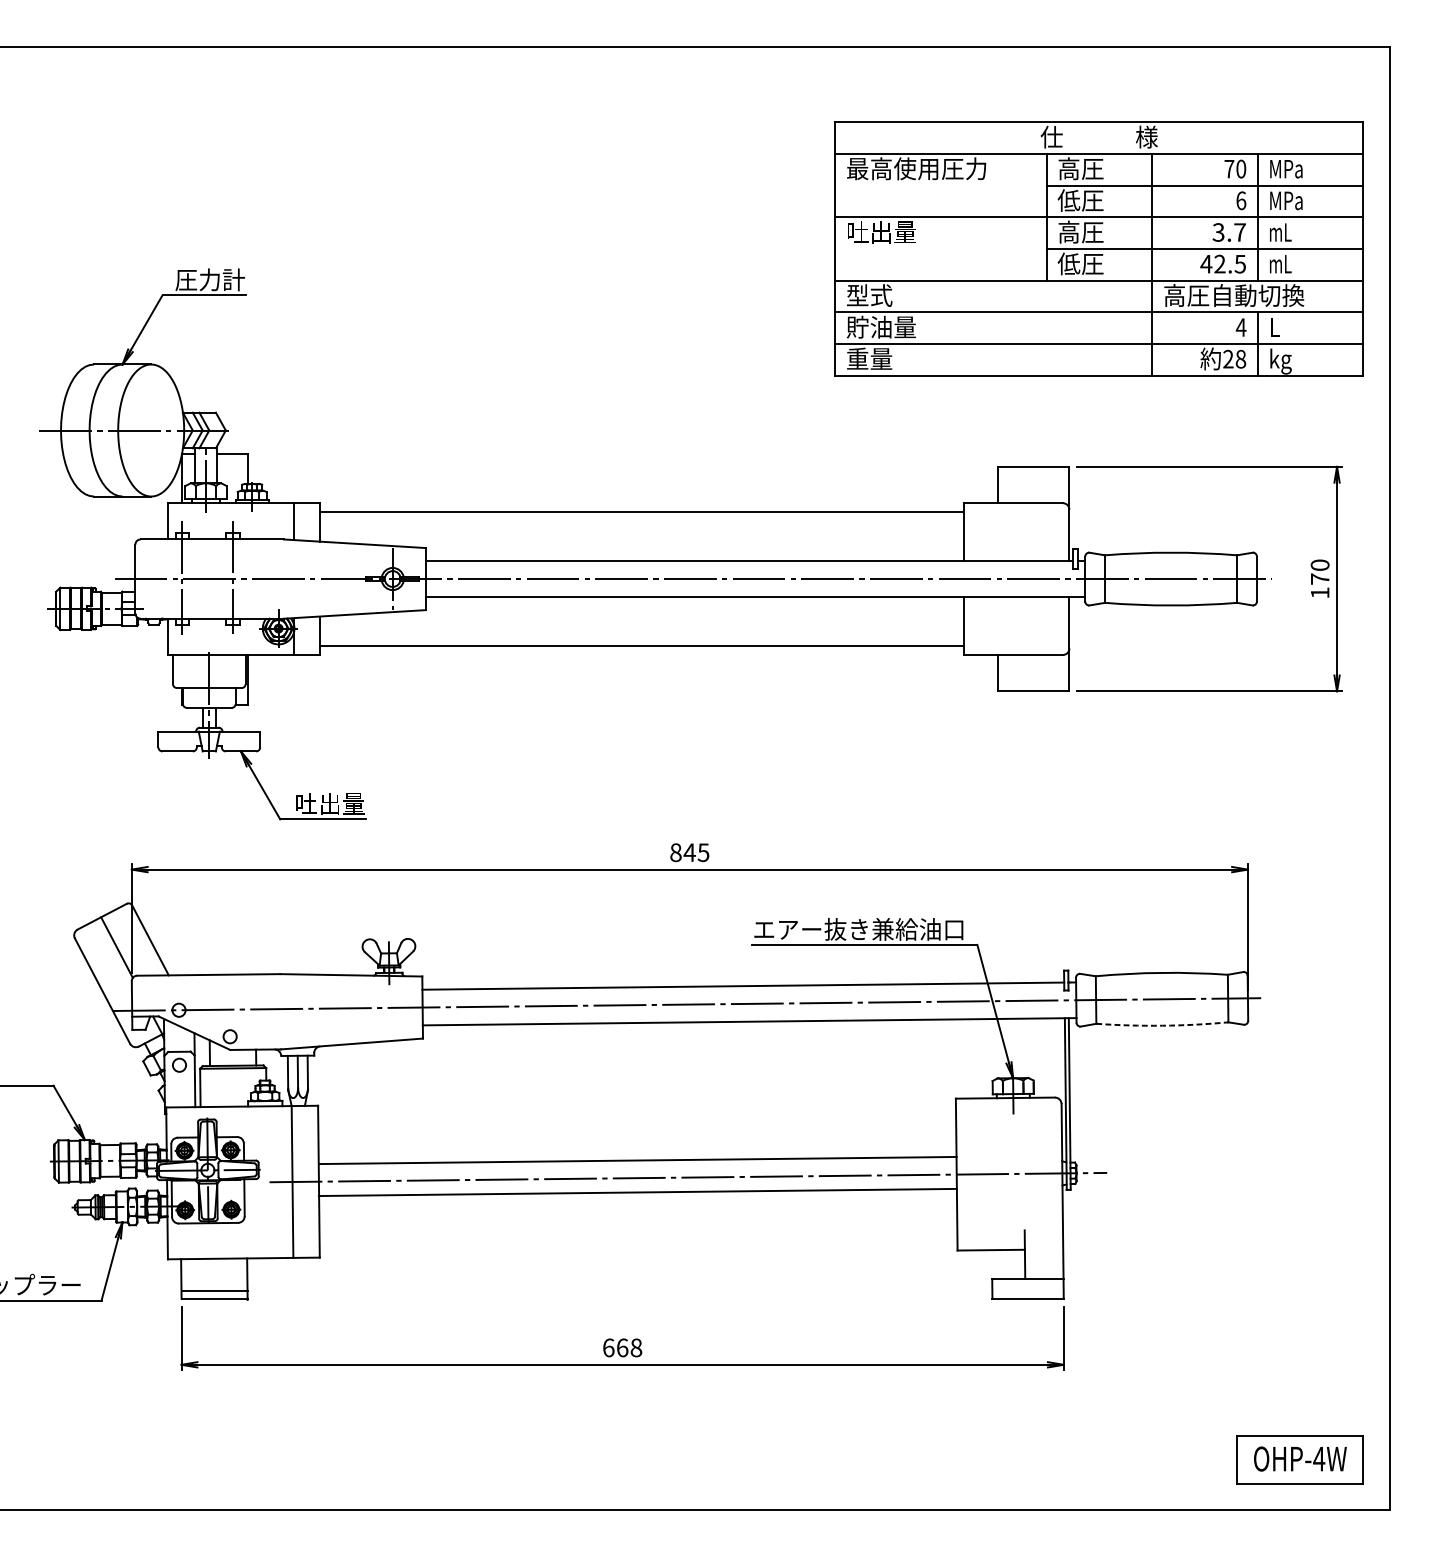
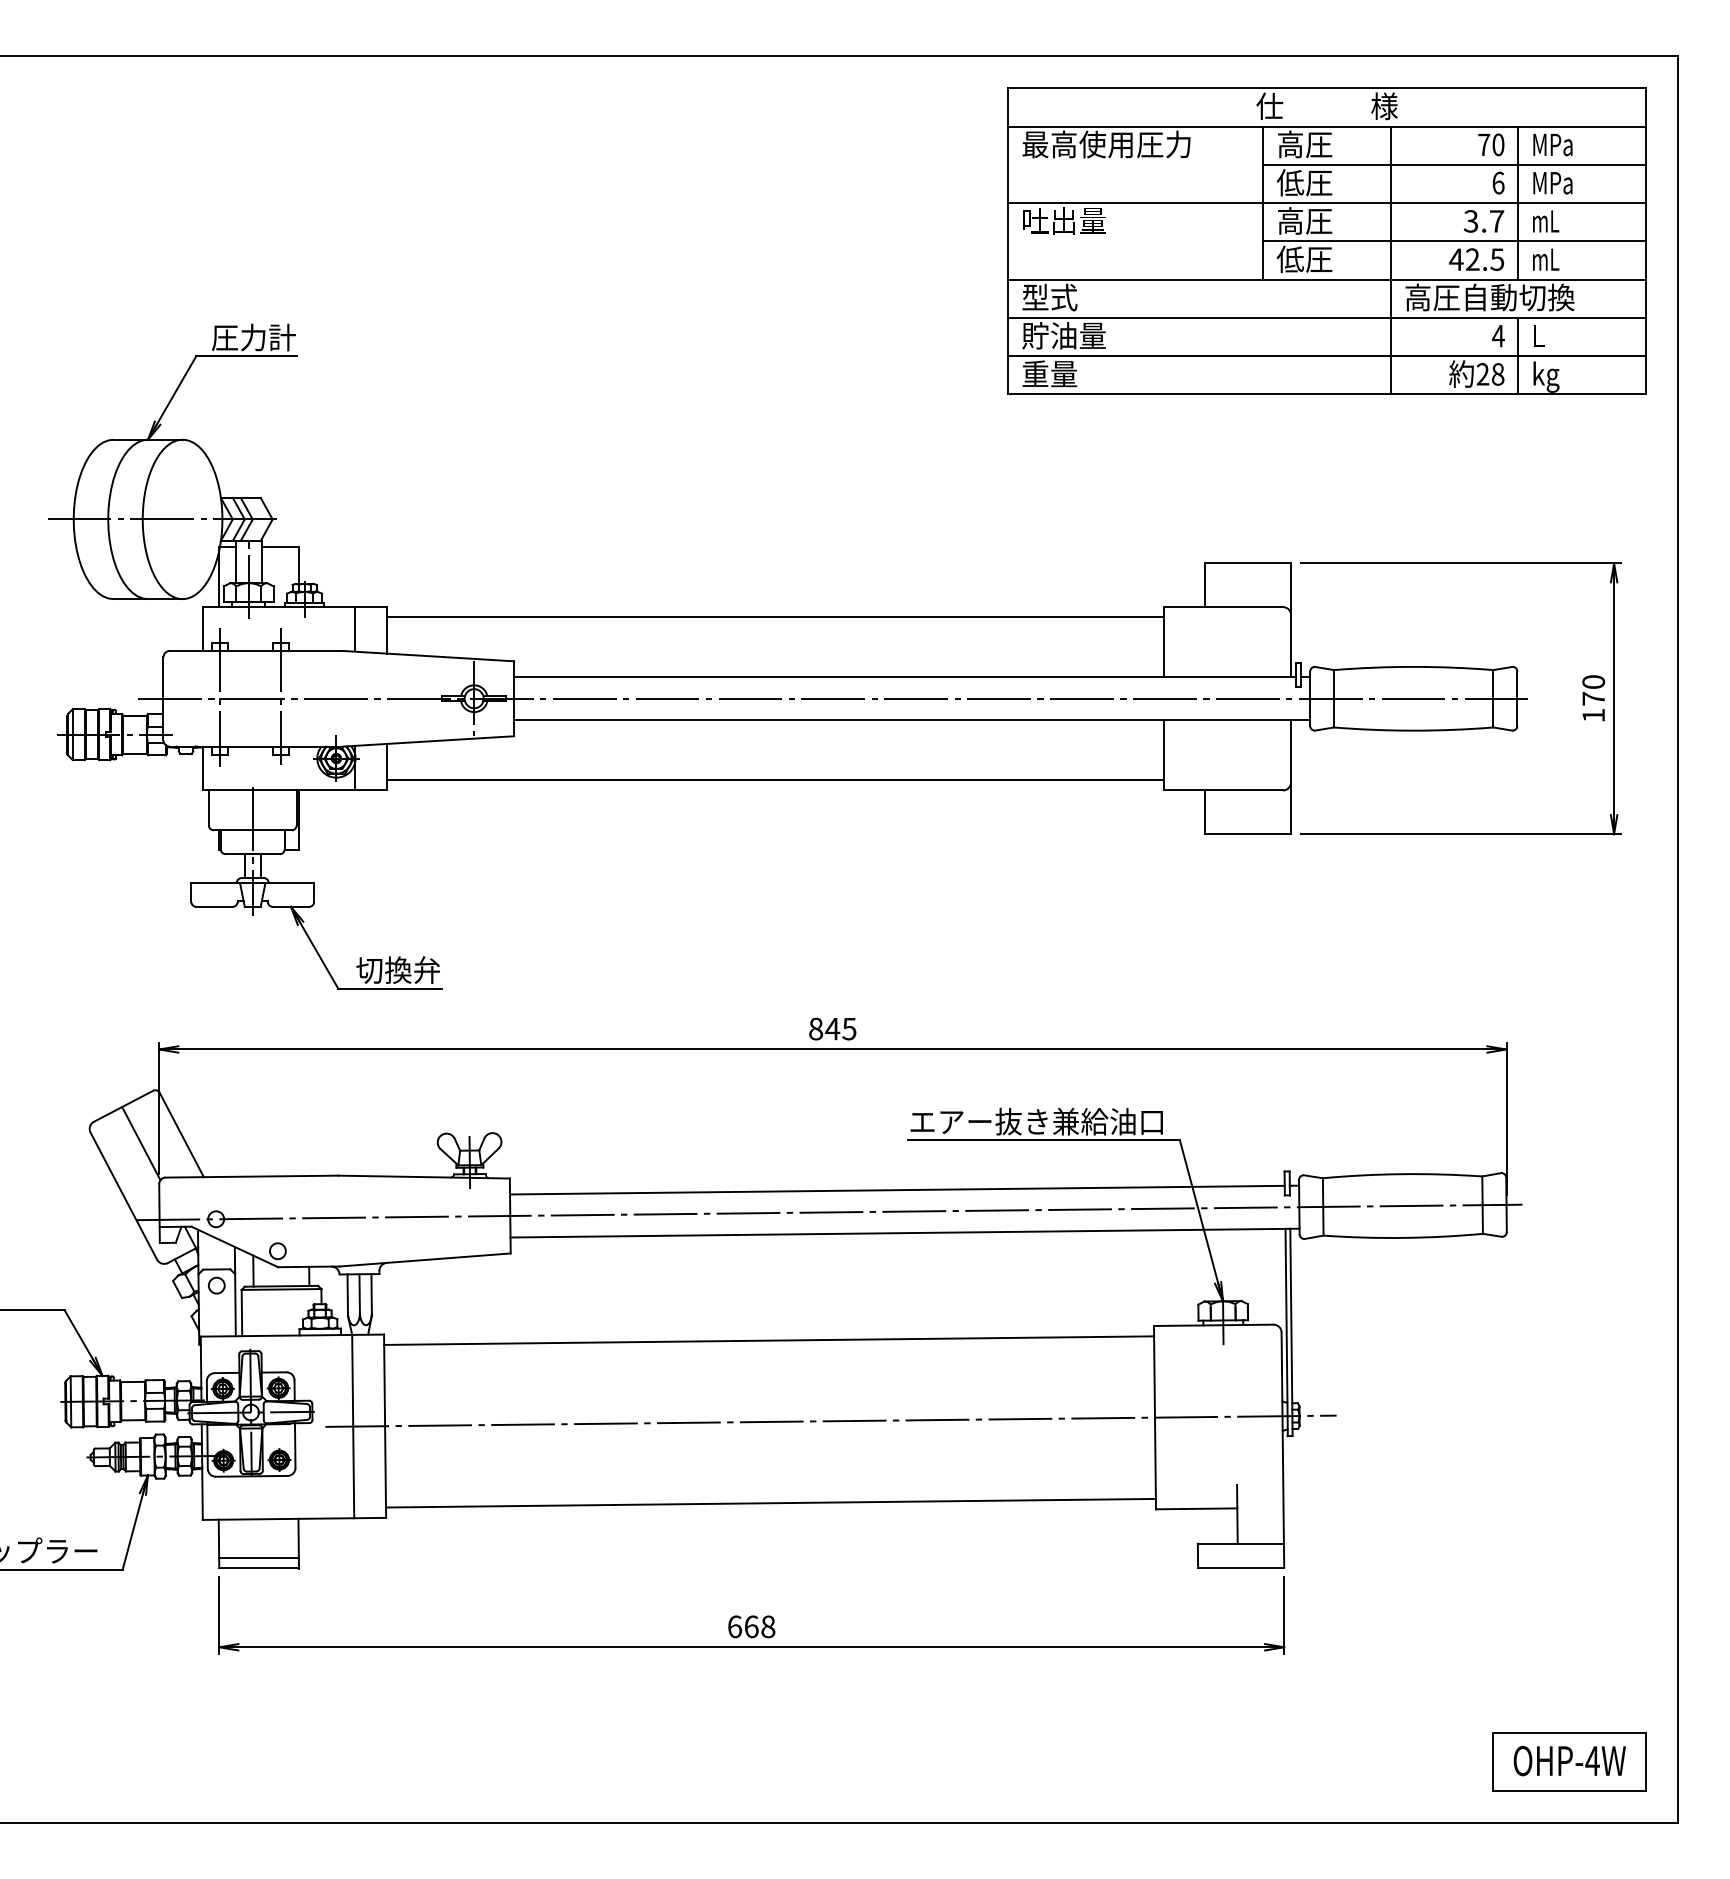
part: (1098, 248) -> (1326, 240), moved
text: (329, 803) -> (397, 969), 吐出量 -> 切換弁
arc: (1162, 1025) -> (1403, 1237), dashed -> solid
line: (638, 1160) -> (769, 1340), moved
line: (637, 1191) -> (770, 1502), moved

